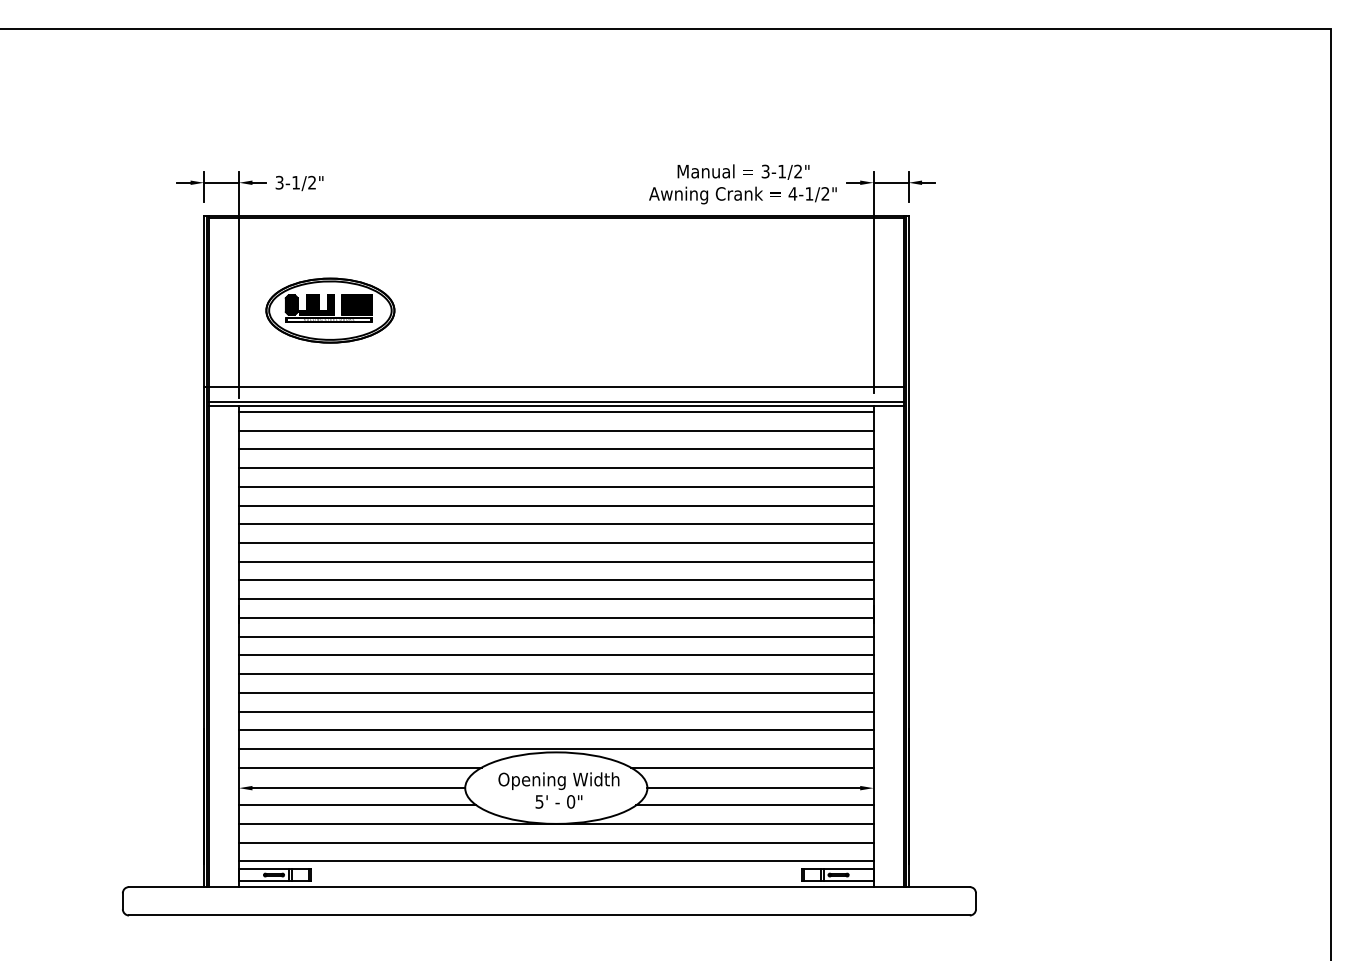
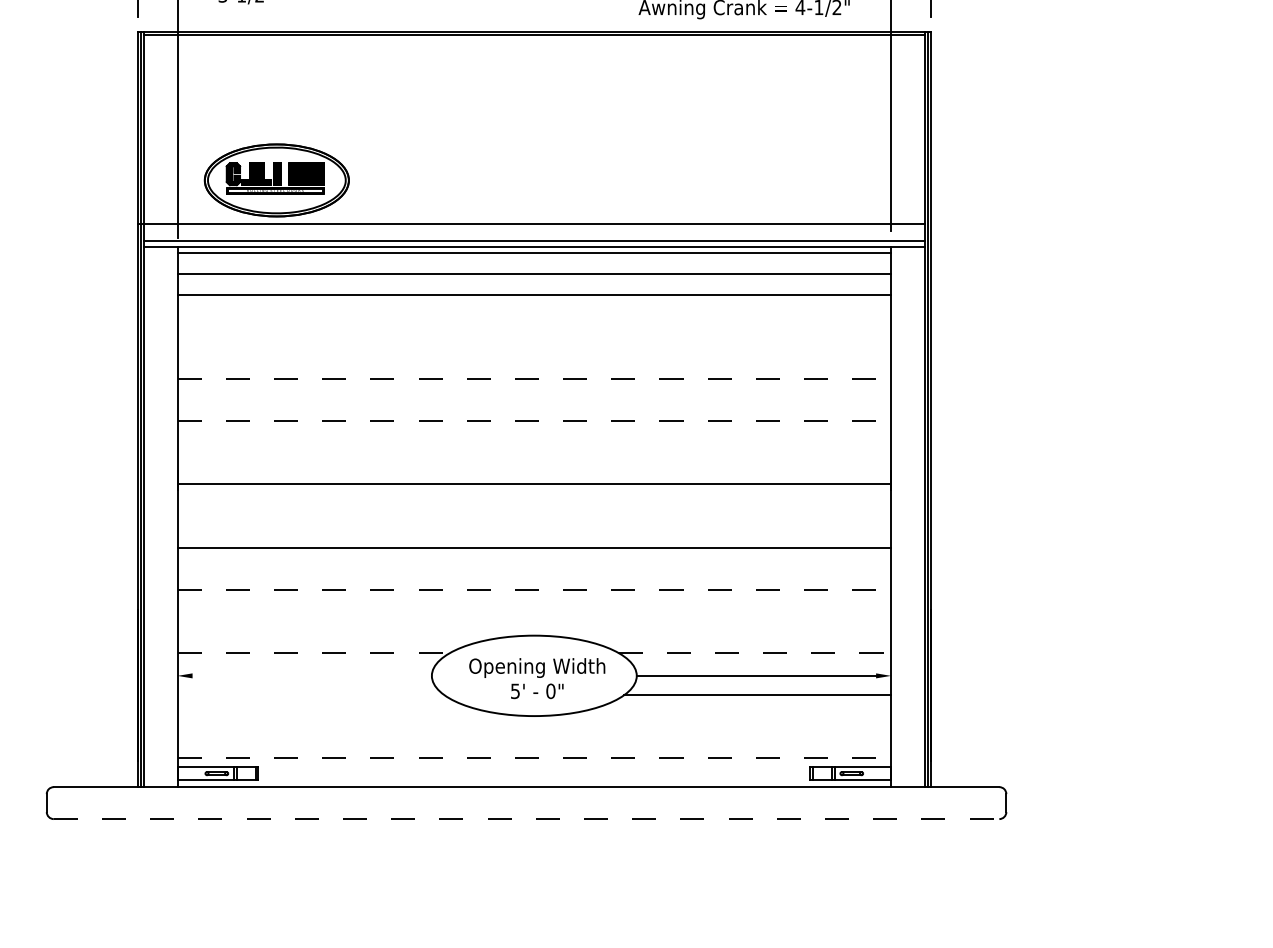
part: (330, 310) -> (276, 180), moved
line: (556, 468) -> (534, 316), removed
line: (556, 486) -> (534, 336), removed
line: (556, 505) -> (534, 357), removed
line: (556, 524) -> (534, 379), solid -> dashed
line: (556, 542) -> (534, 399), removed
line: (556, 561) -> (534, 420), solid -> dashed
line: (556, 580) -> (534, 442), removed
line: (556, 599) -> (534, 463), removed
line: (556, 636) -> (534, 505), removed
line: (556, 655) -> (534, 526), removed
line: (556, 692) -> (534, 568), removed
line: (556, 711) -> (534, 589), solid -> dashed
line: (556, 730) -> (534, 611), removed
line: (556, 748) -> (534, 631), removed
line: (360, 767) -> (314, 652), solid -> dashed
line: (752, 767) -> (754, 652), solid -> dashed
line: (358, 788) -> (311, 676), removed
line: (357, 805) -> (310, 695), removed
line: (556, 823) -> (534, 715), removed
line: (556, 842) -> (534, 737), removed
line: (556, 861) -> (534, 758), solid -> dashed
line: (549, 915) -> (526, 819), solid -> dashed

